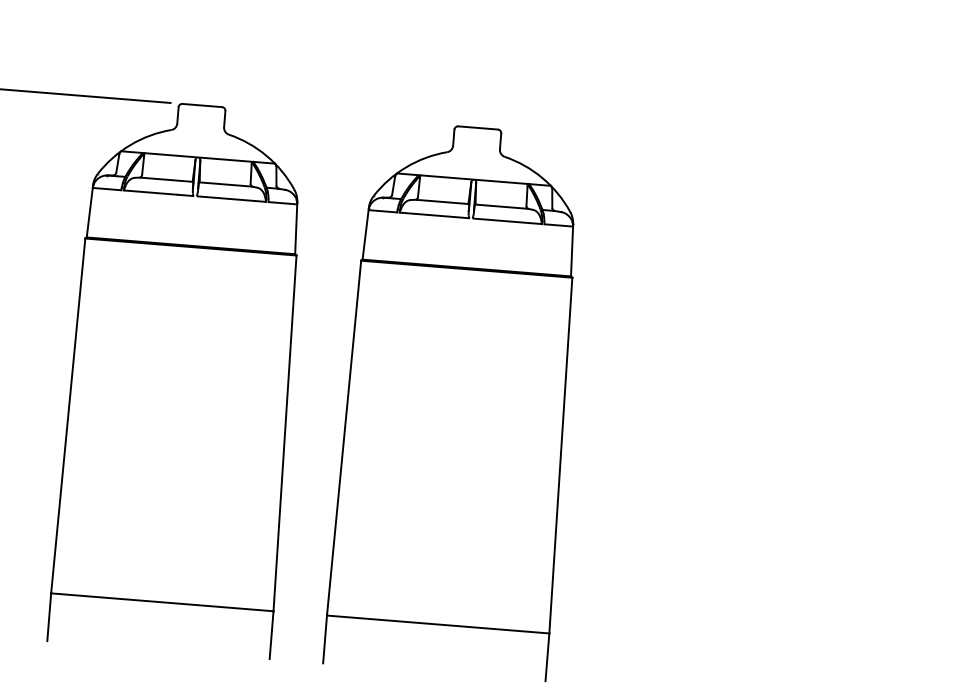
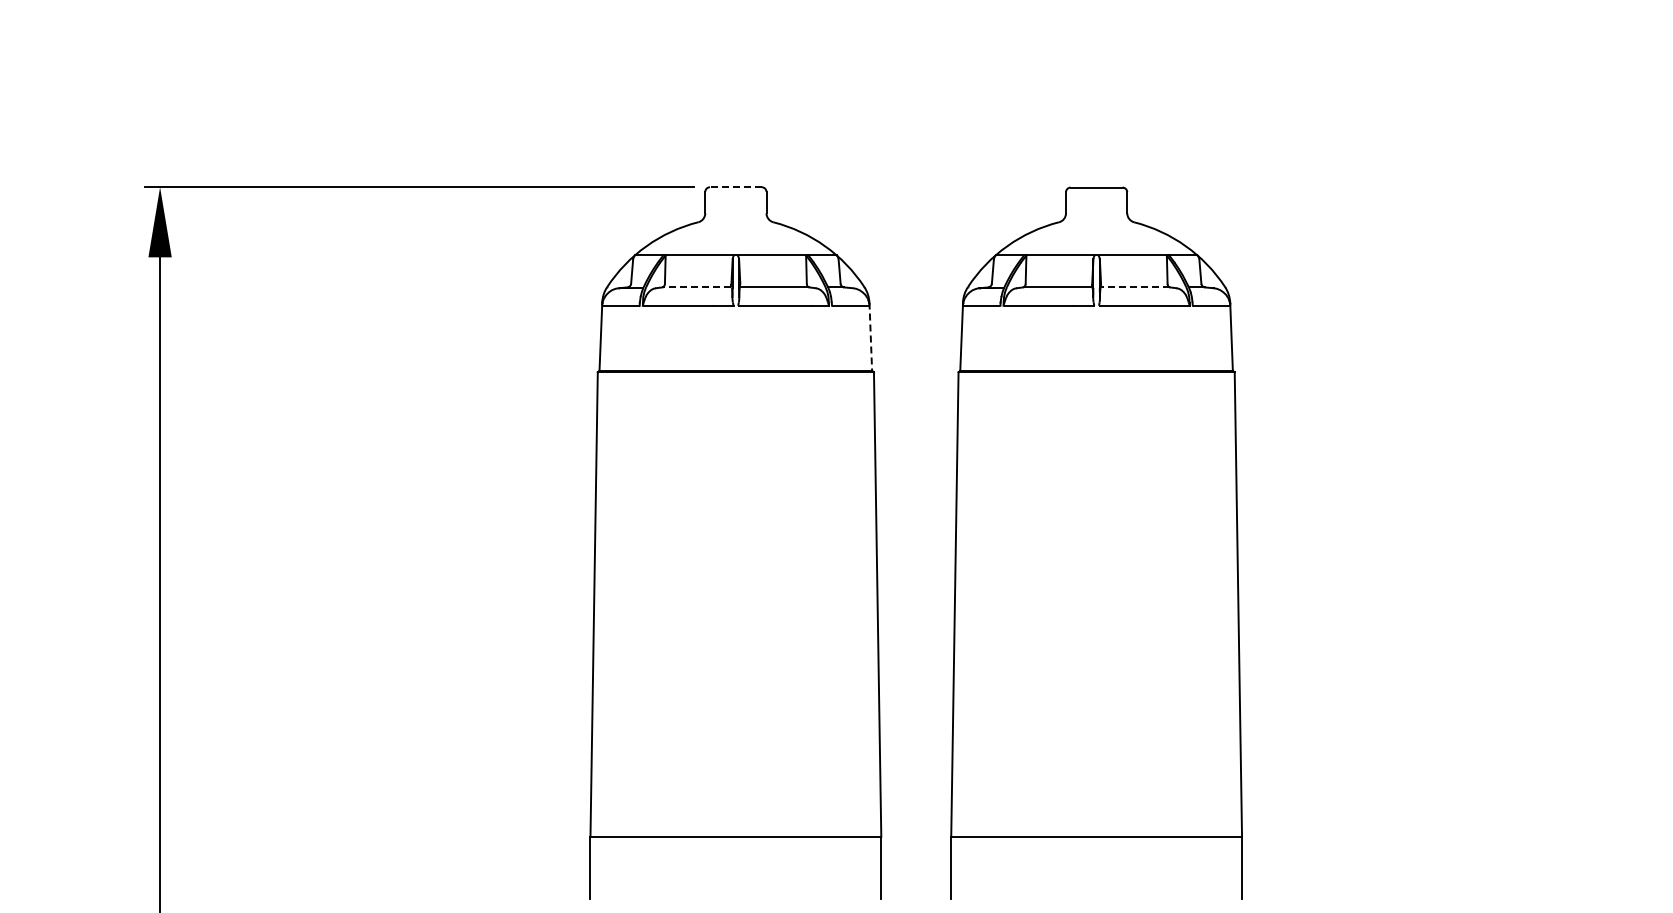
line: (201, 105) -> (735, 187), solid -> dashed
line: (165, 179) -> (695, 287), solid -> dashed
line: (501, 206) -> (1135, 287), solid -> dashed
line: (295, 228) -> (870, 337), solid -> dashed

